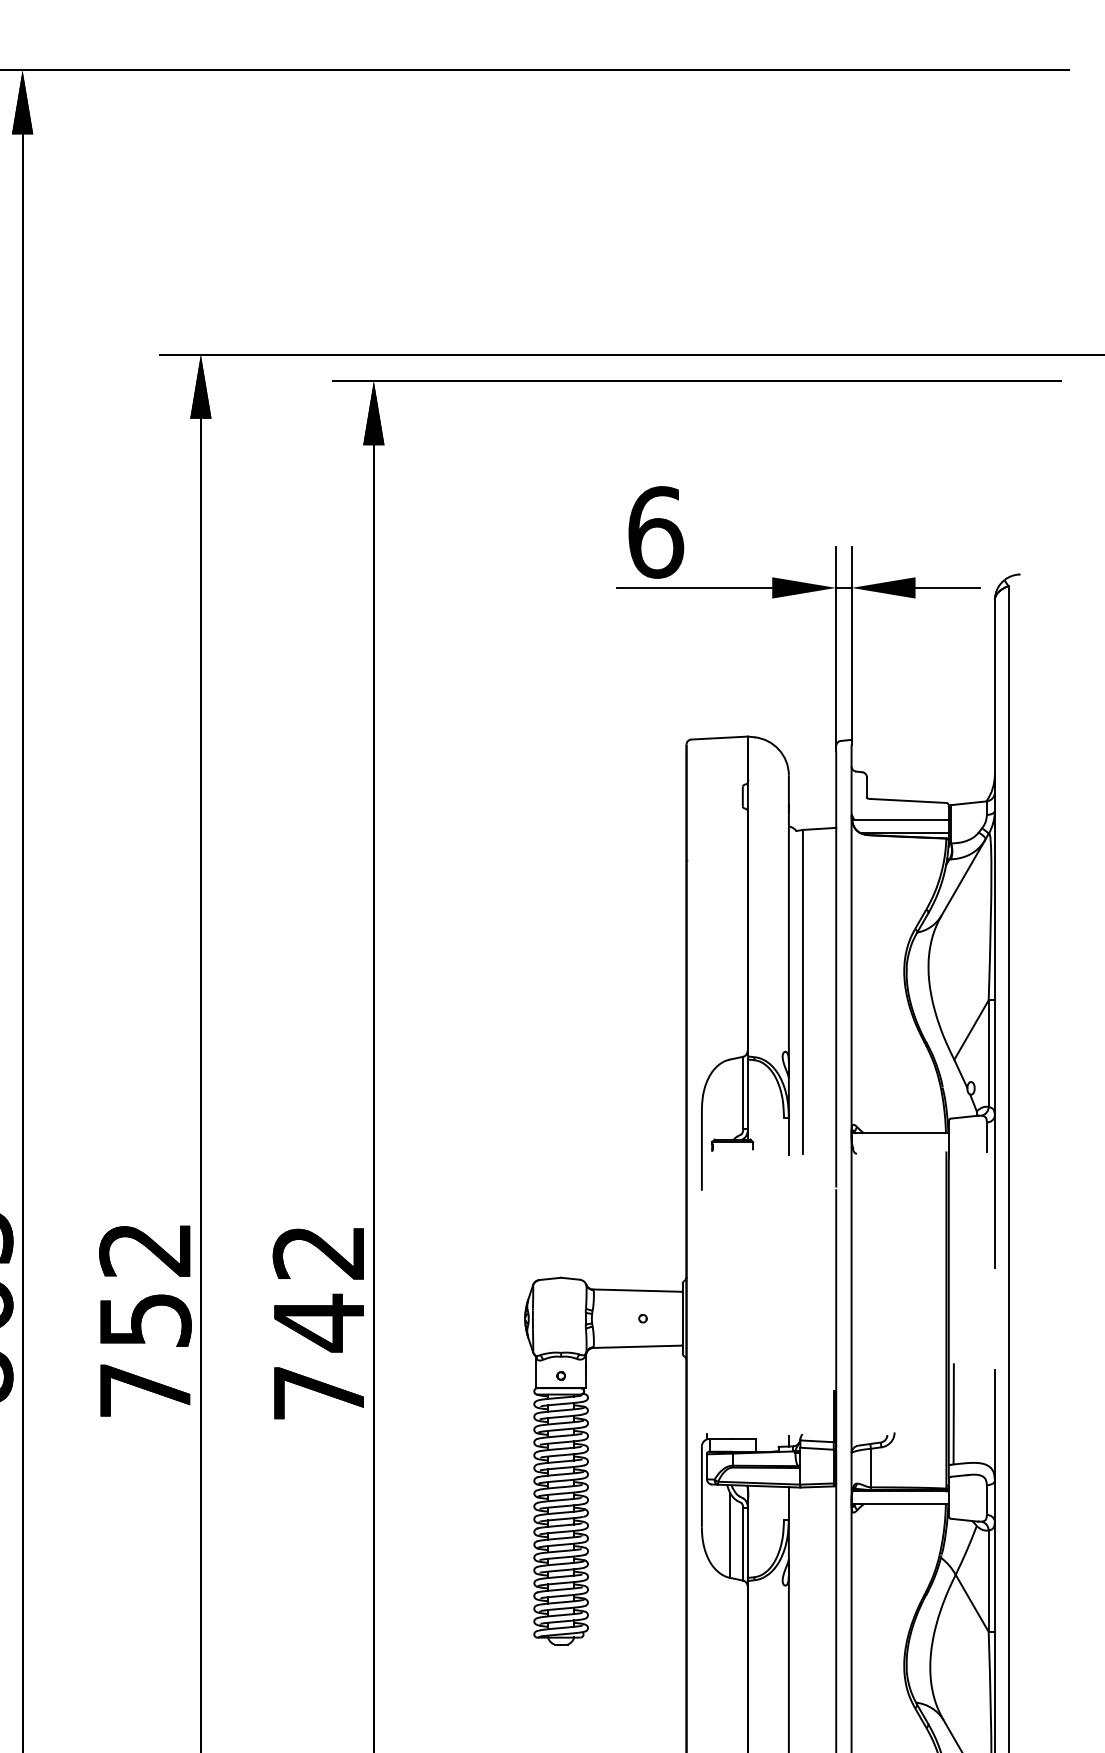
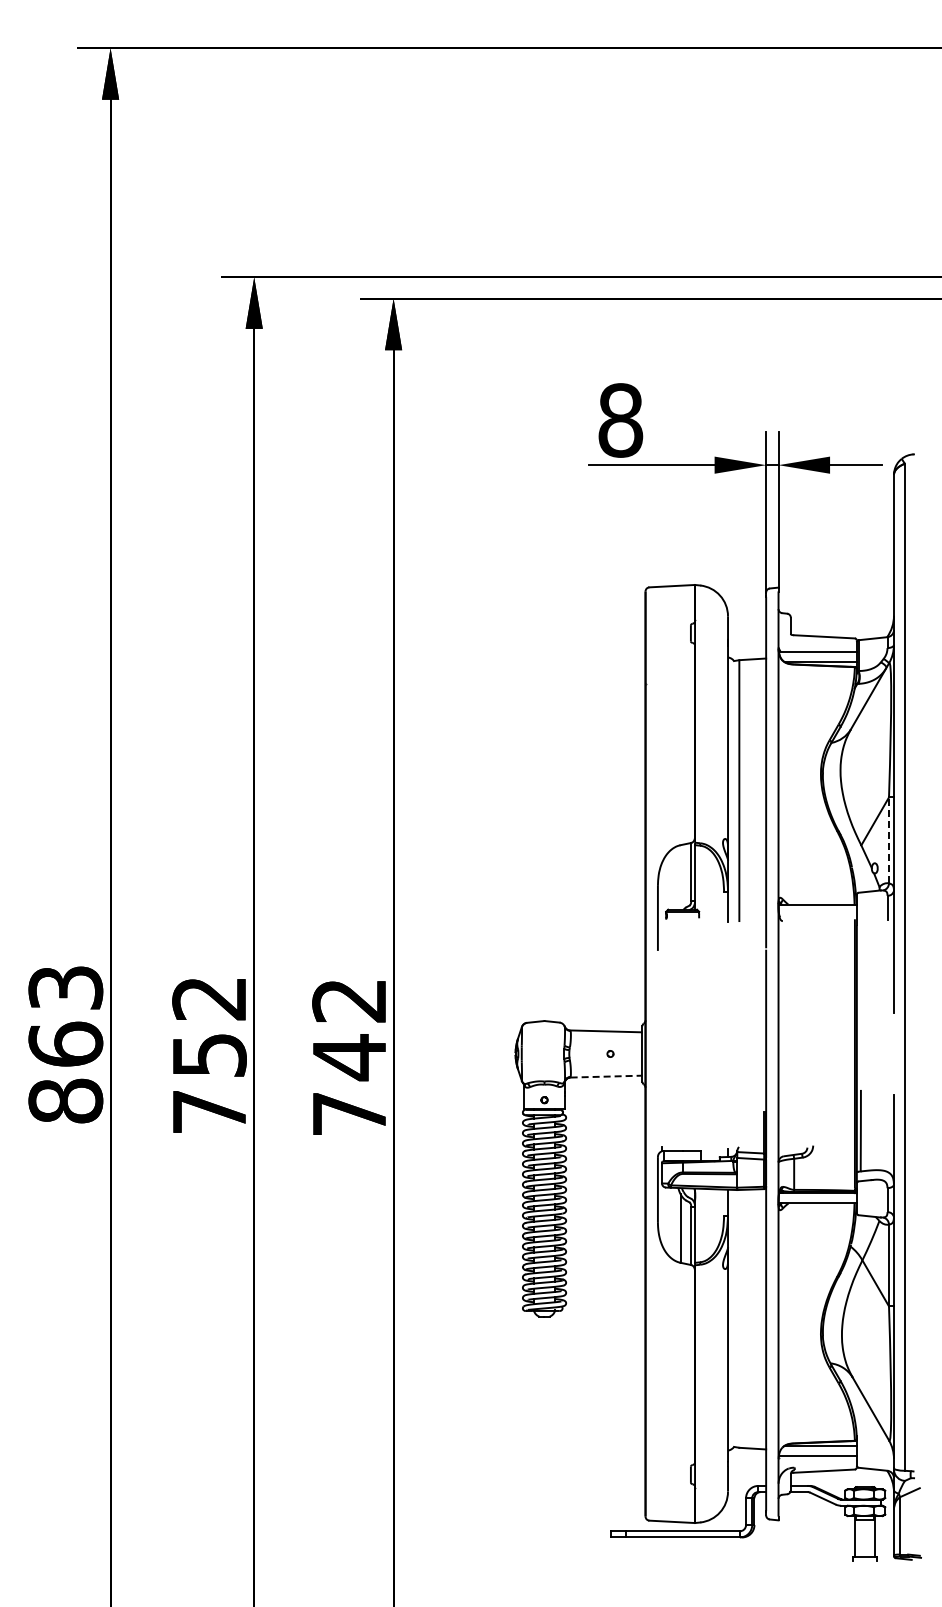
text: (655, 532) -> (620, 420), 6 -> 8
line: (989, 1053) -> (889, 840), solid -> dashed
line: (638, 1346) -> (606, 1076), solid -> dashed

